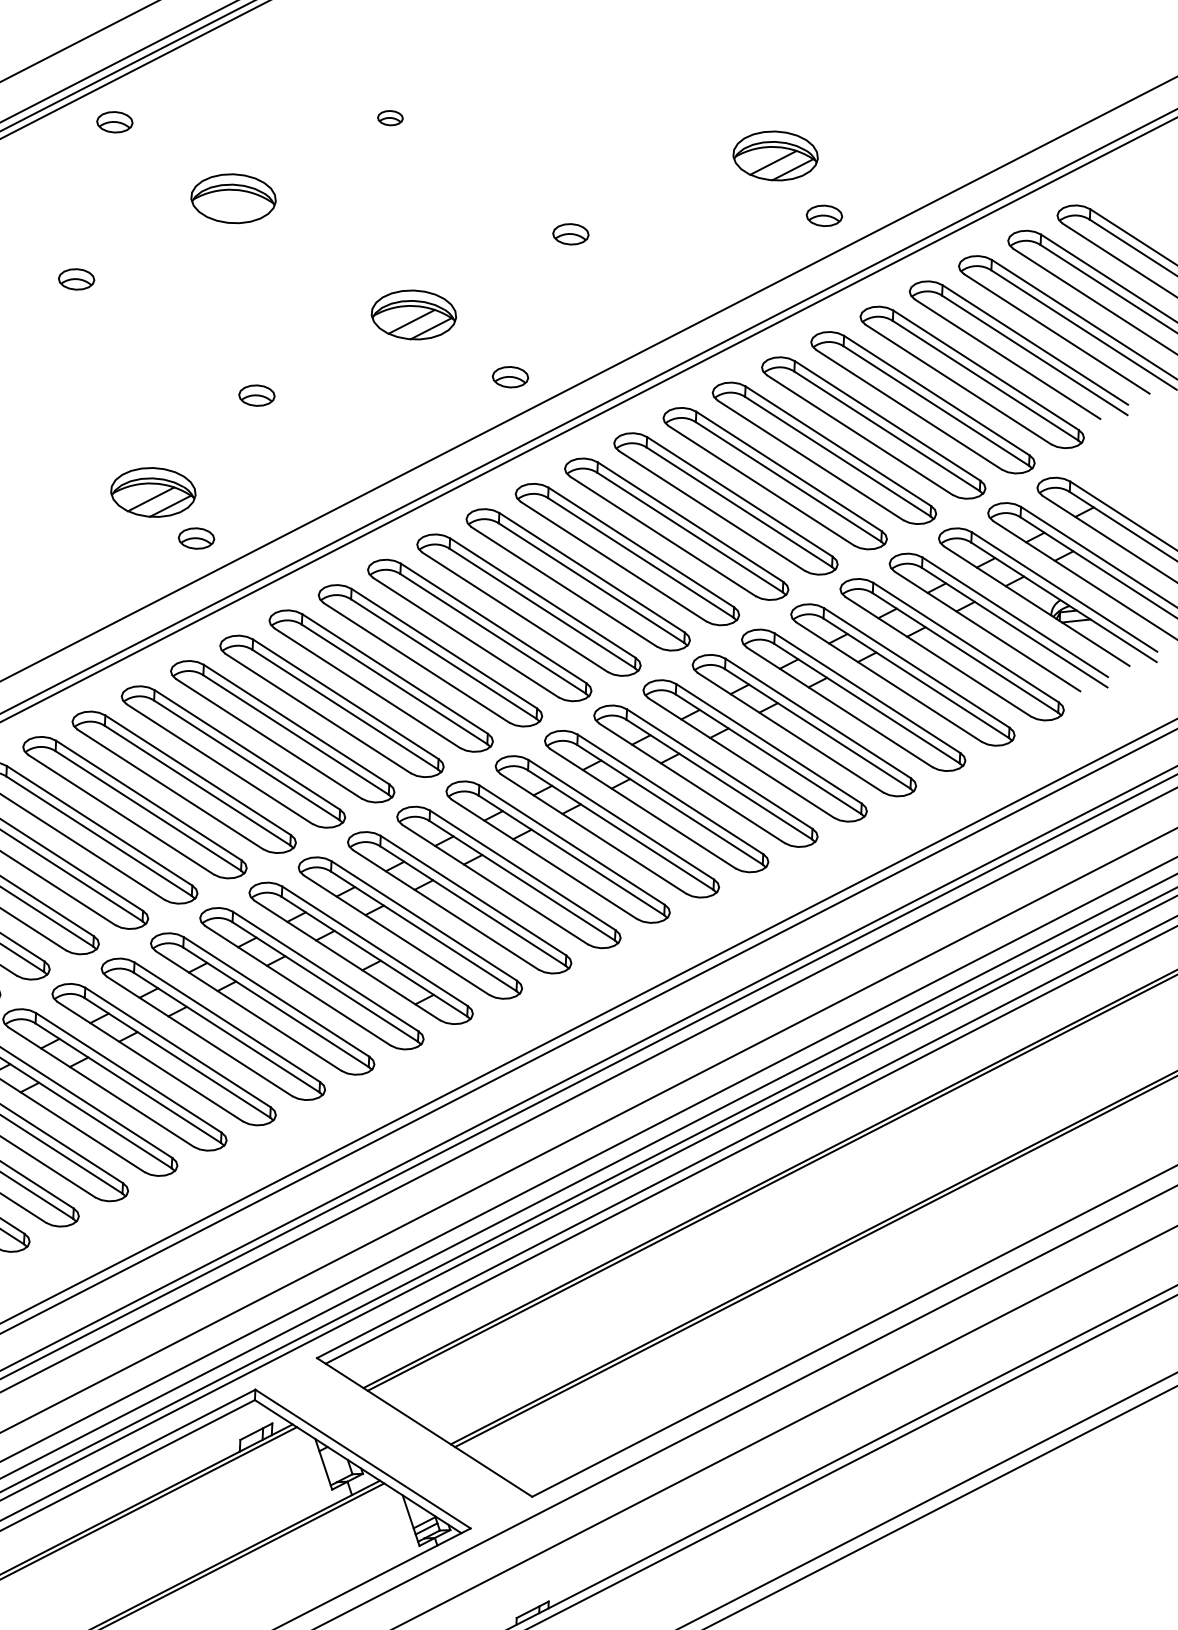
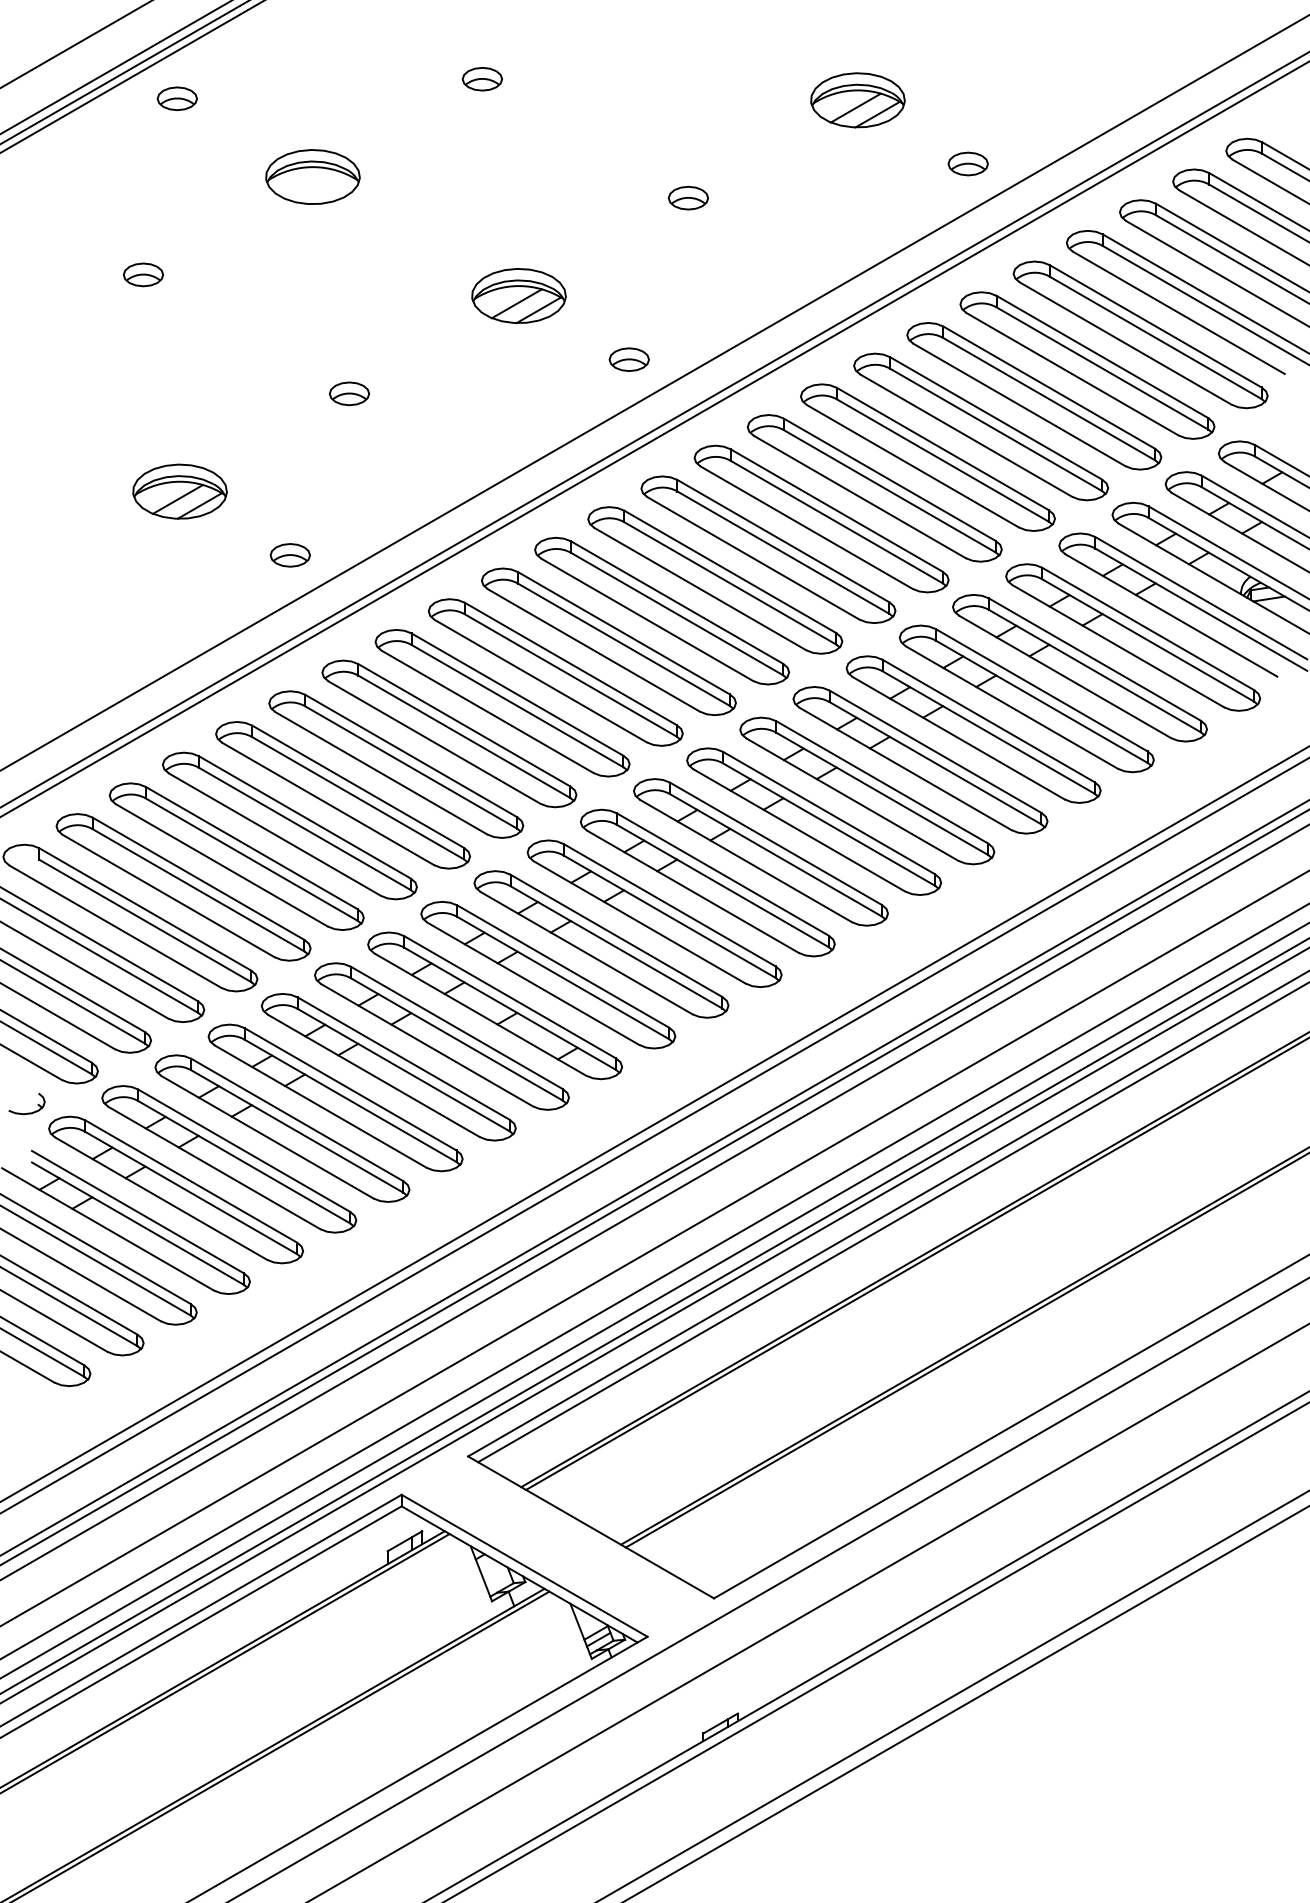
part: (389, 118) -> (481, 79), size x1.43
part: (775, 156) -> (857, 100), moved
part: (152, 492) -> (179, 491), moved

